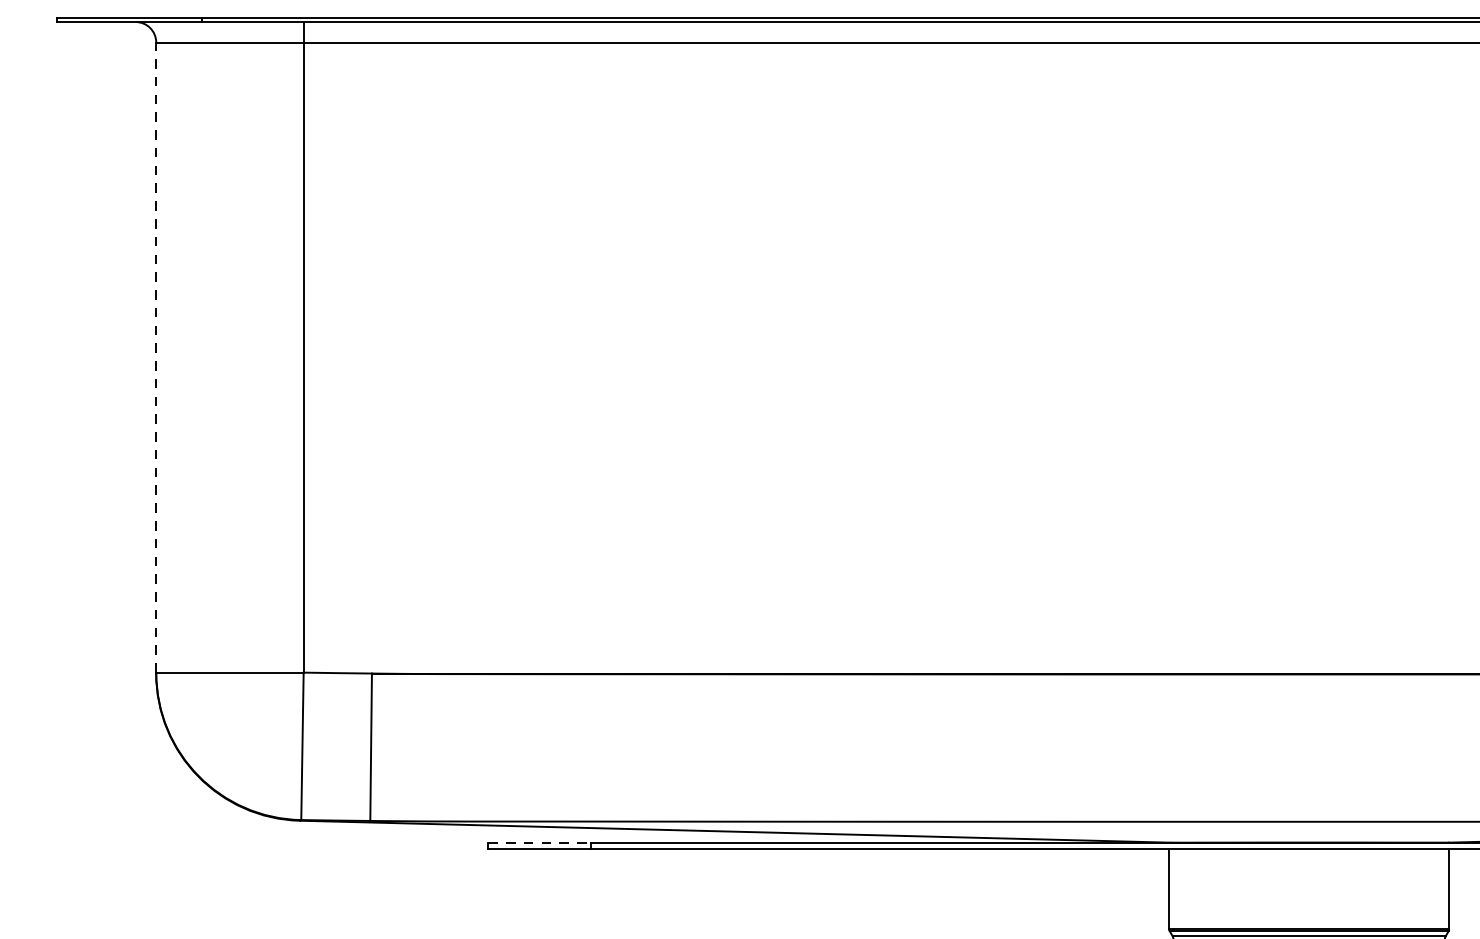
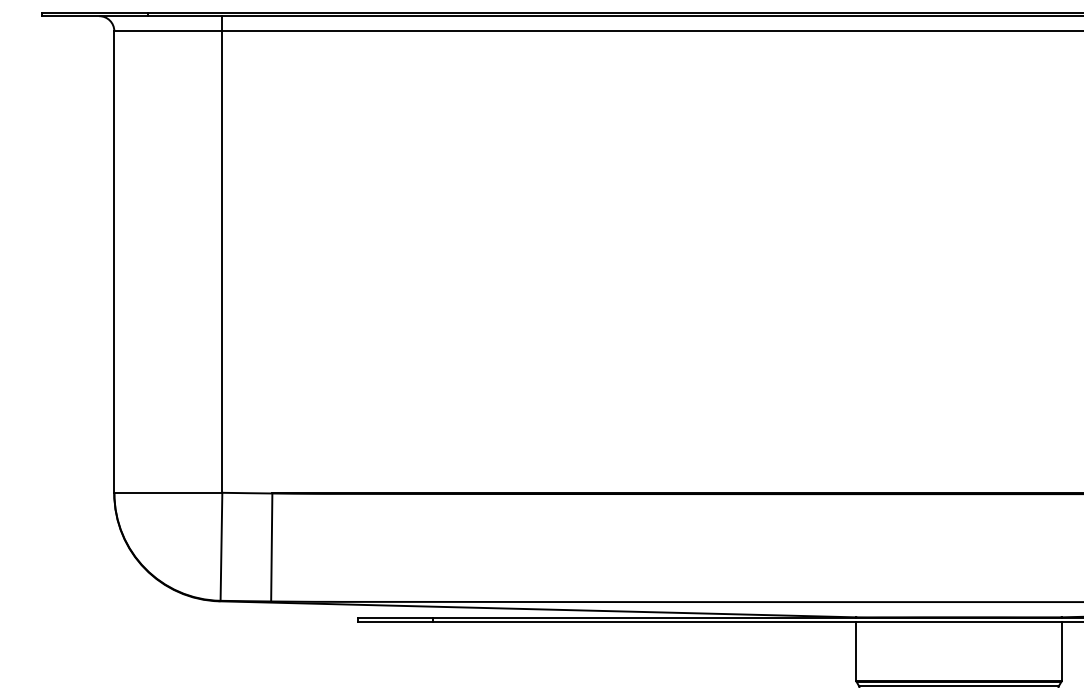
line: (156, 358) -> (114, 262), dashed -> solid
line: (540, 842) -> (395, 617), dashed -> solid

